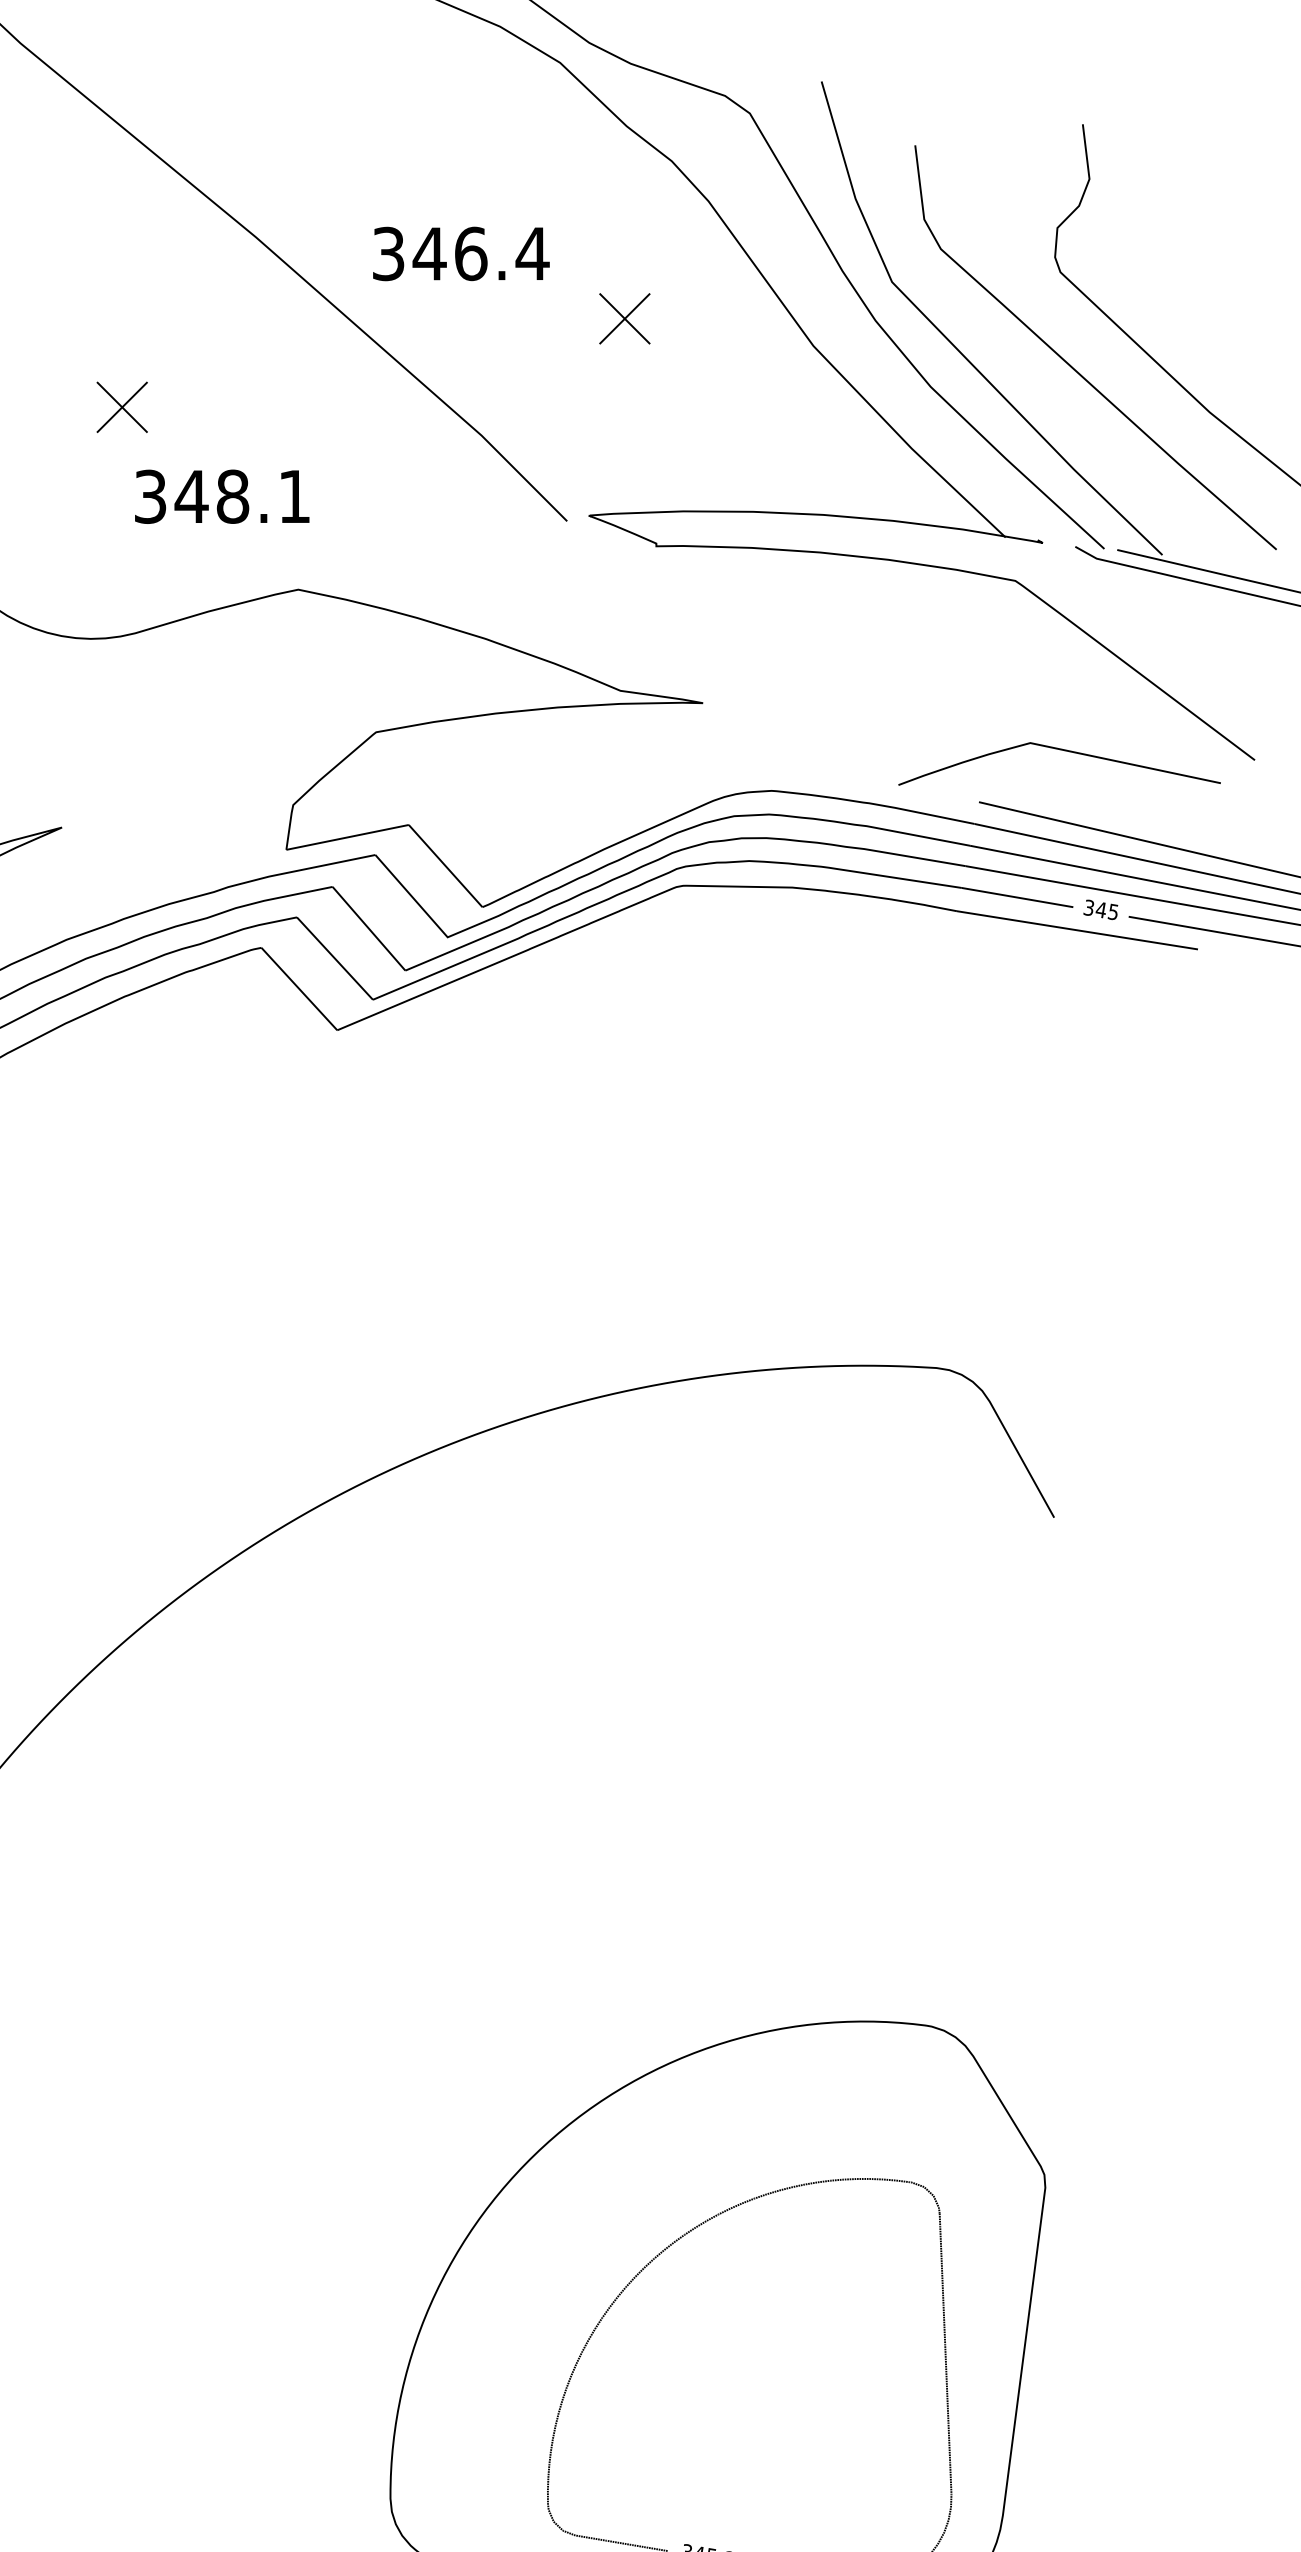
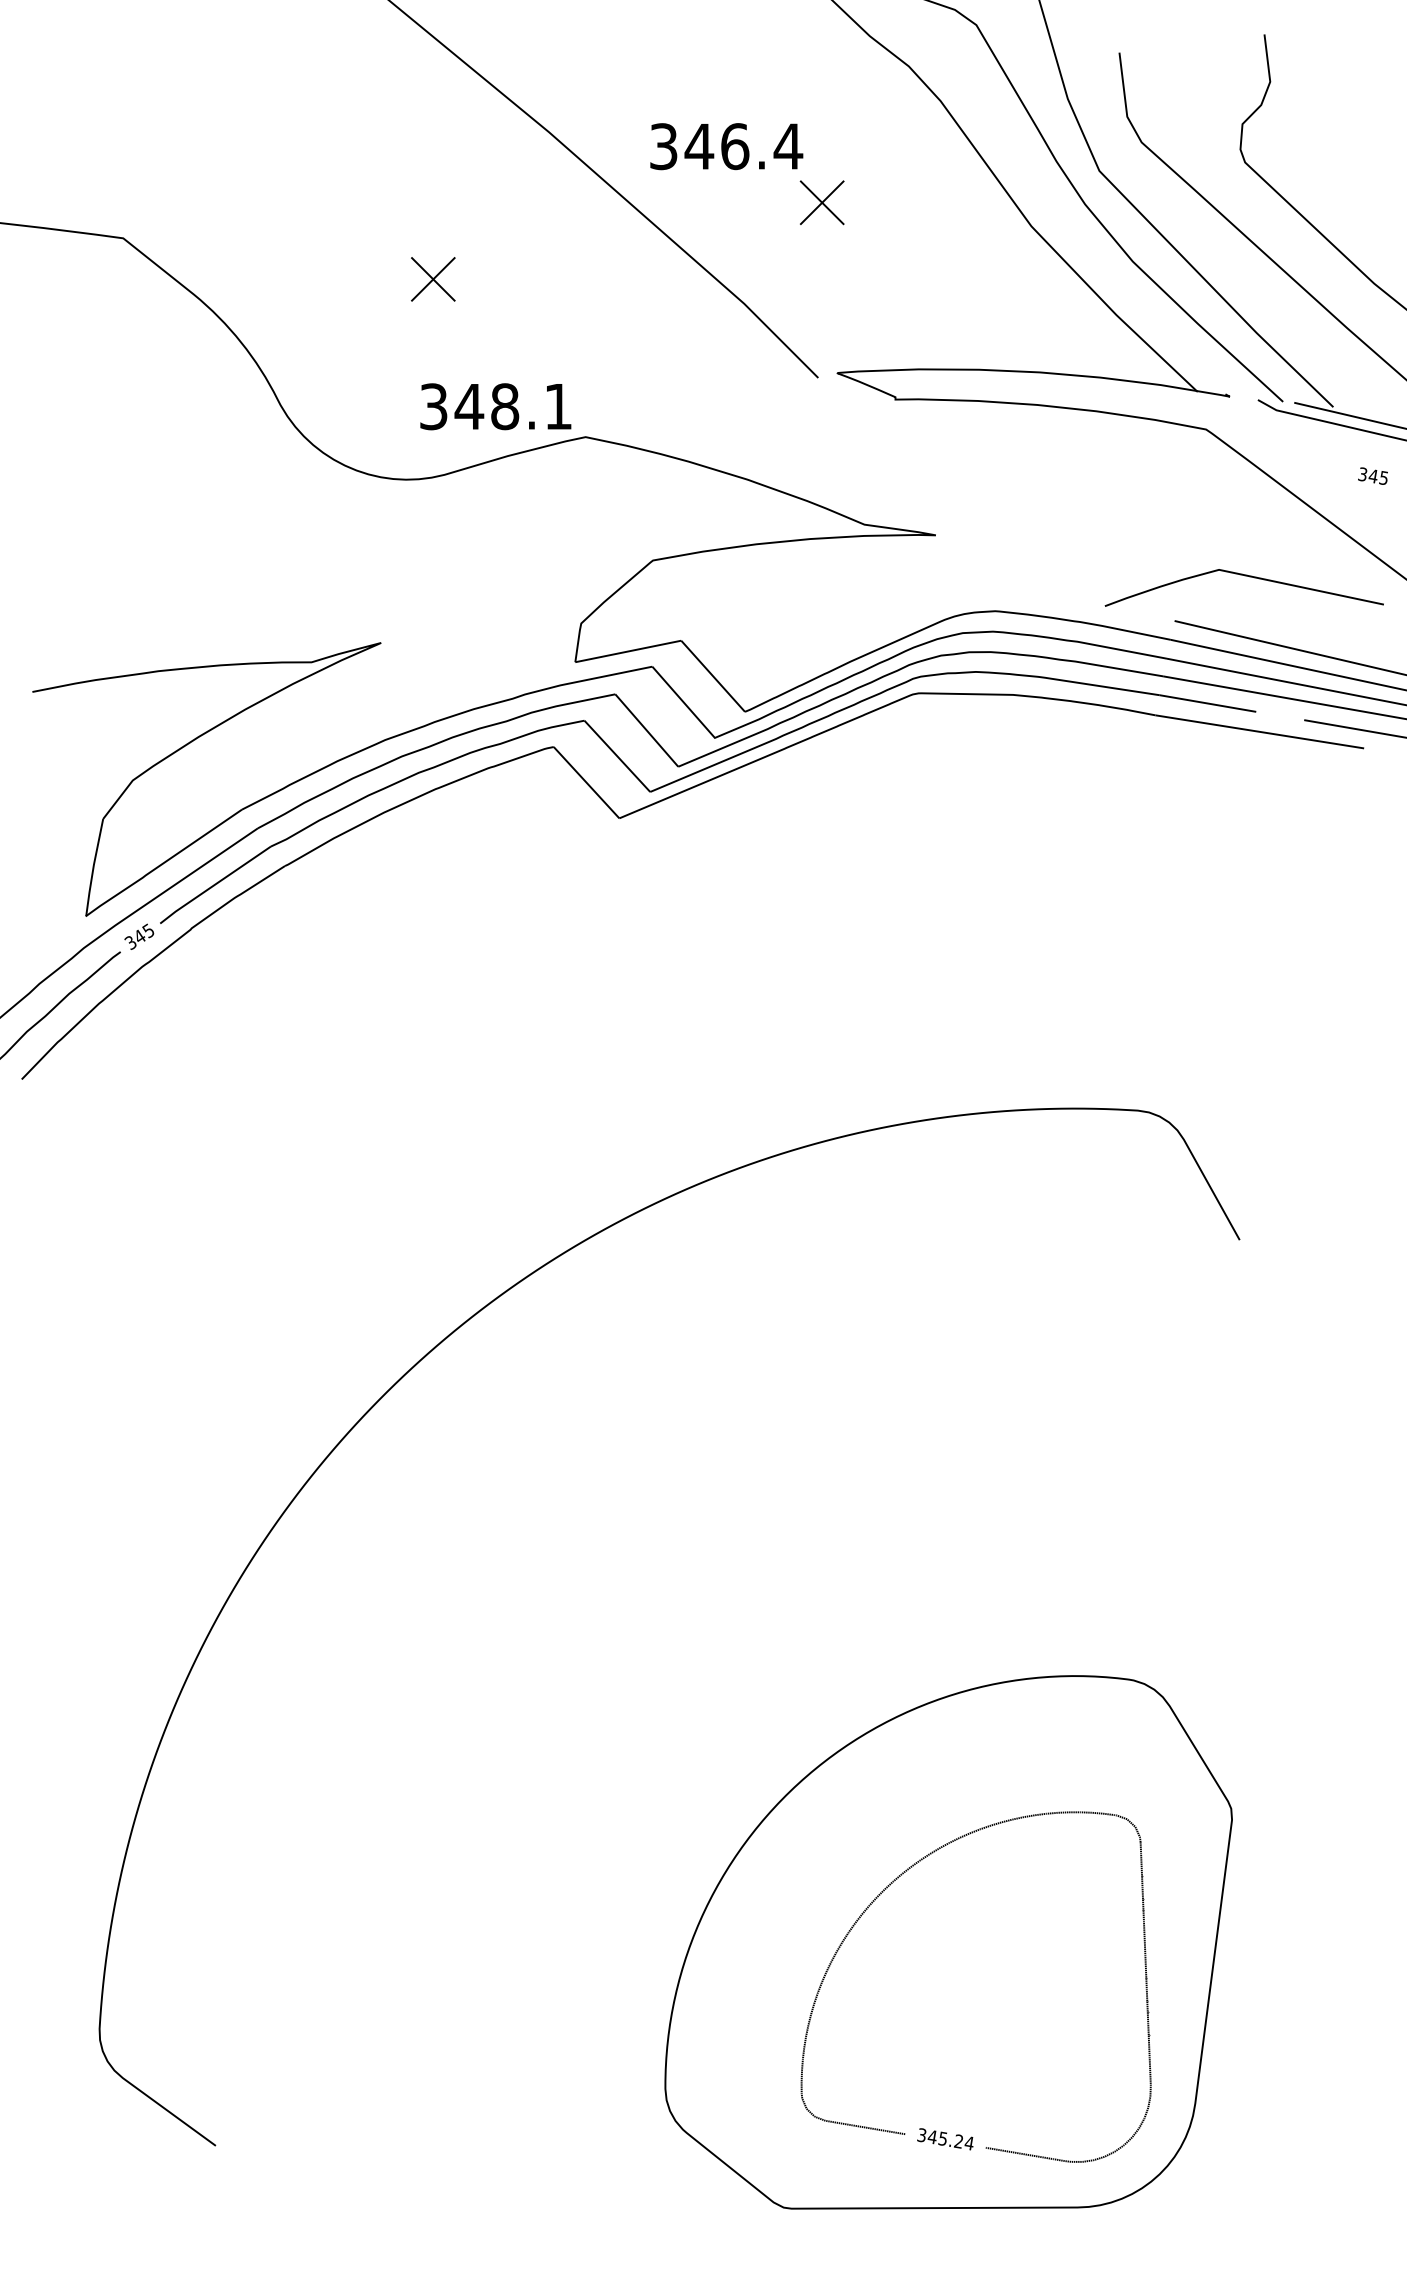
part: (624, 318) -> (821, 202), moved
text: (221, 496) -> (495, 406), moved
text: (1100, 909) -> (1372, 475), moved

